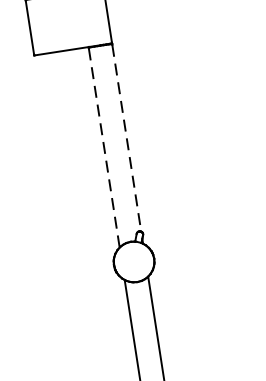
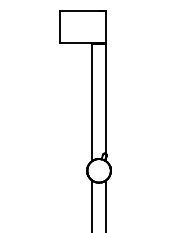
line: (126, 139) -> (105, 99), dashed -> solid
line: (104, 147) -> (92, 102), dashed -> solid

